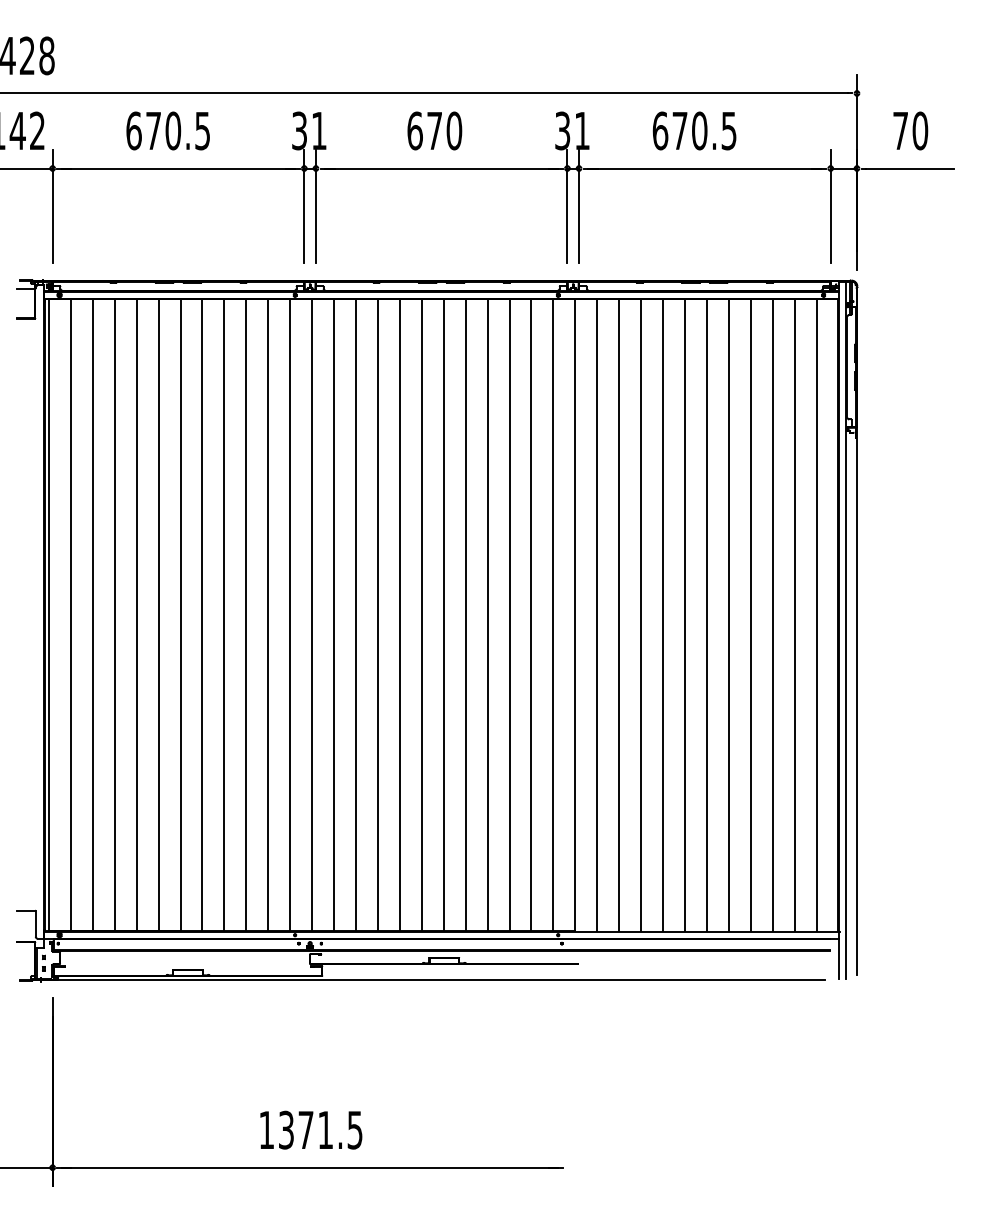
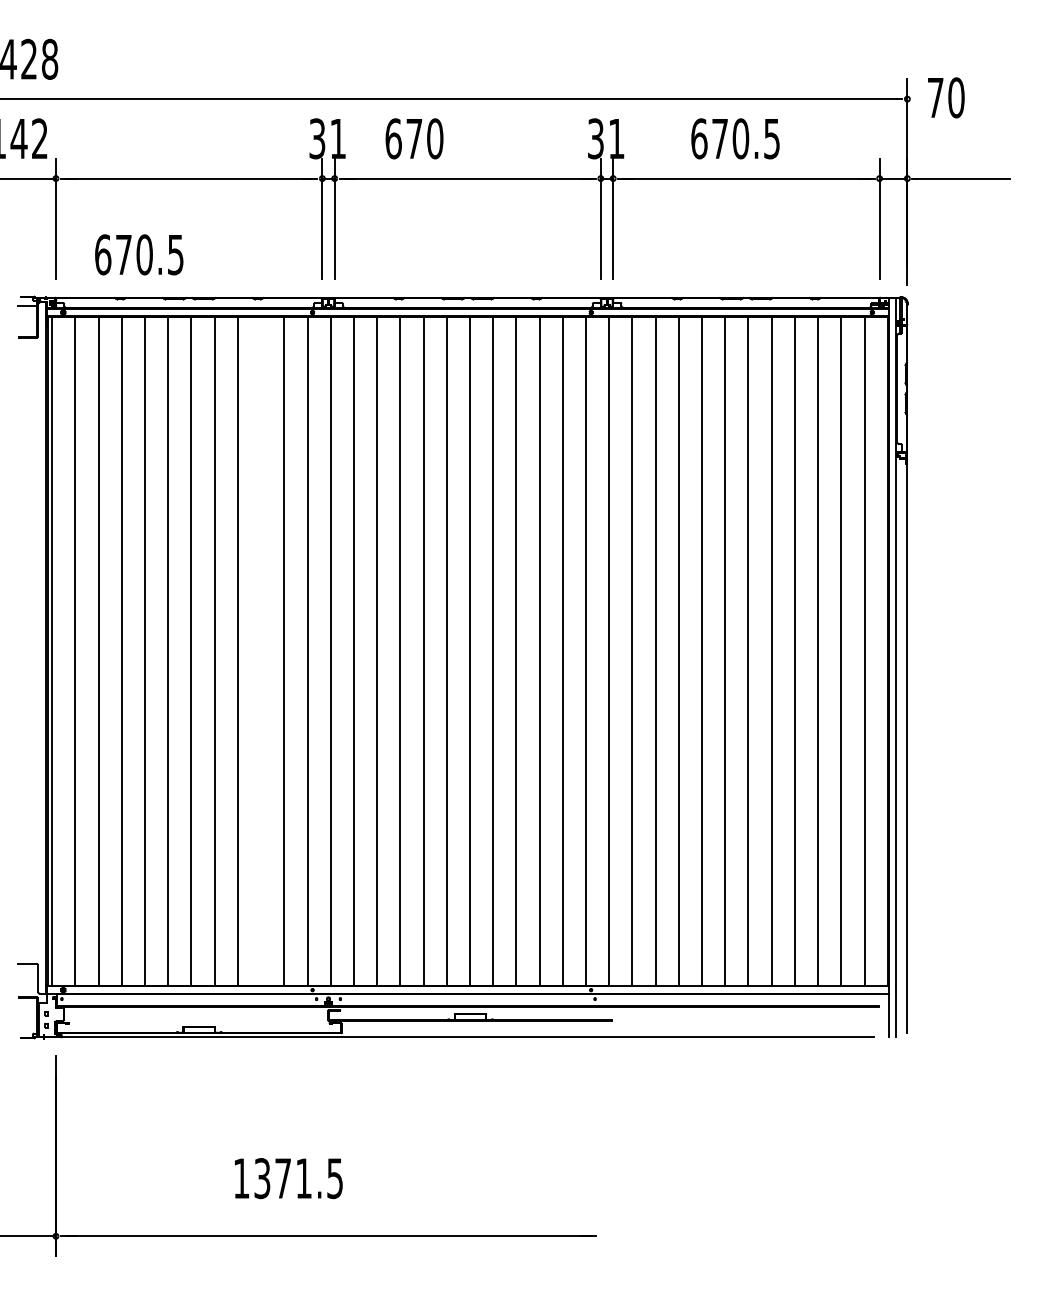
text: (168, 130) -> (139, 254), moved
text: (434, 130) -> (414, 138), moved
text: (910, 130) -> (946, 97), moved
line: (246, 614) -> (261, 650), removed
text: (311, 1130) -> (288, 1178), moved

